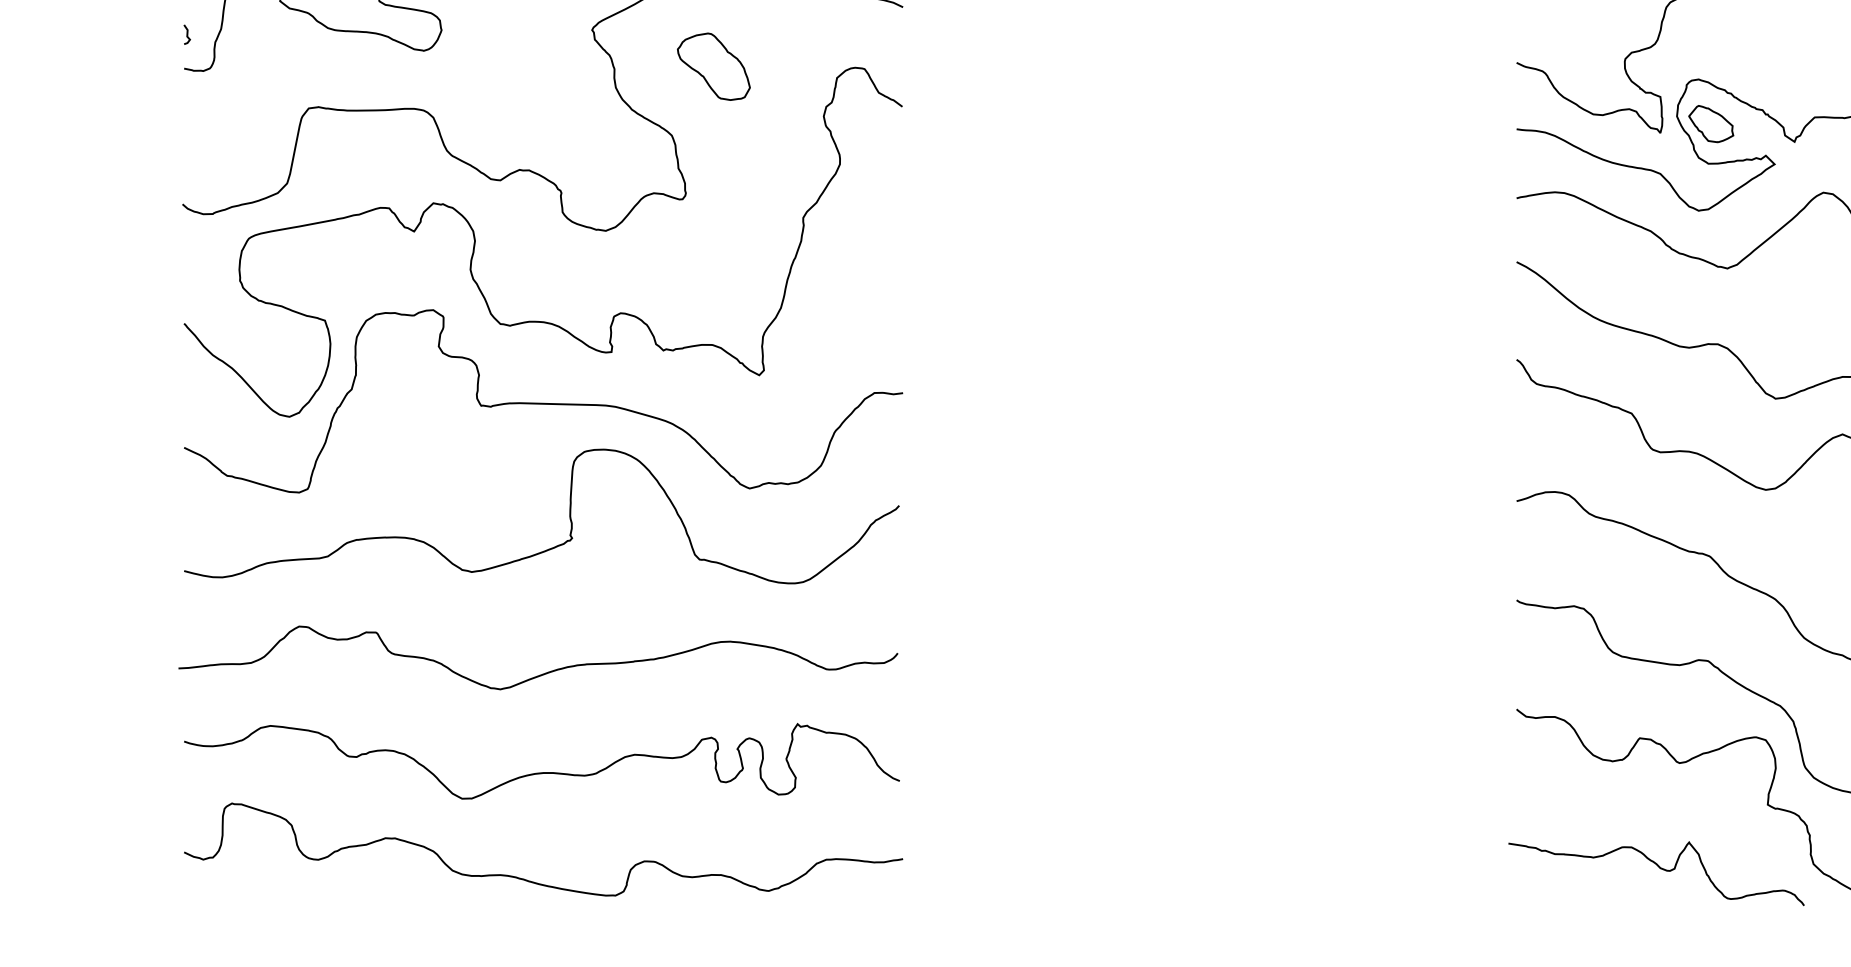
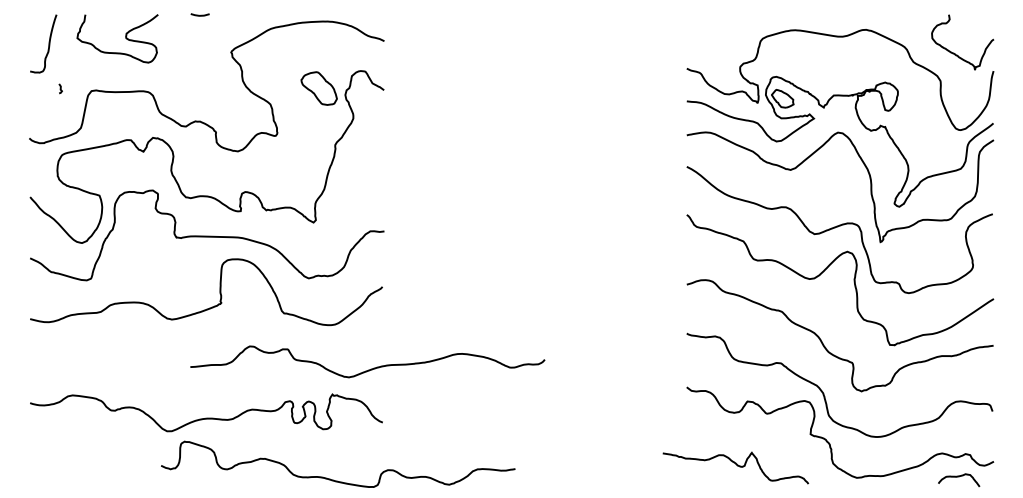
curve: (186, 34) -> (60, 88), moved
part: (712, 66) -> (318, 88), moved
curve: (546, 671) -> (371, 368), moved
curve: (1658, 868) -> (736, 465), moved
curve: (533, 880) -> (333, 479), moved

